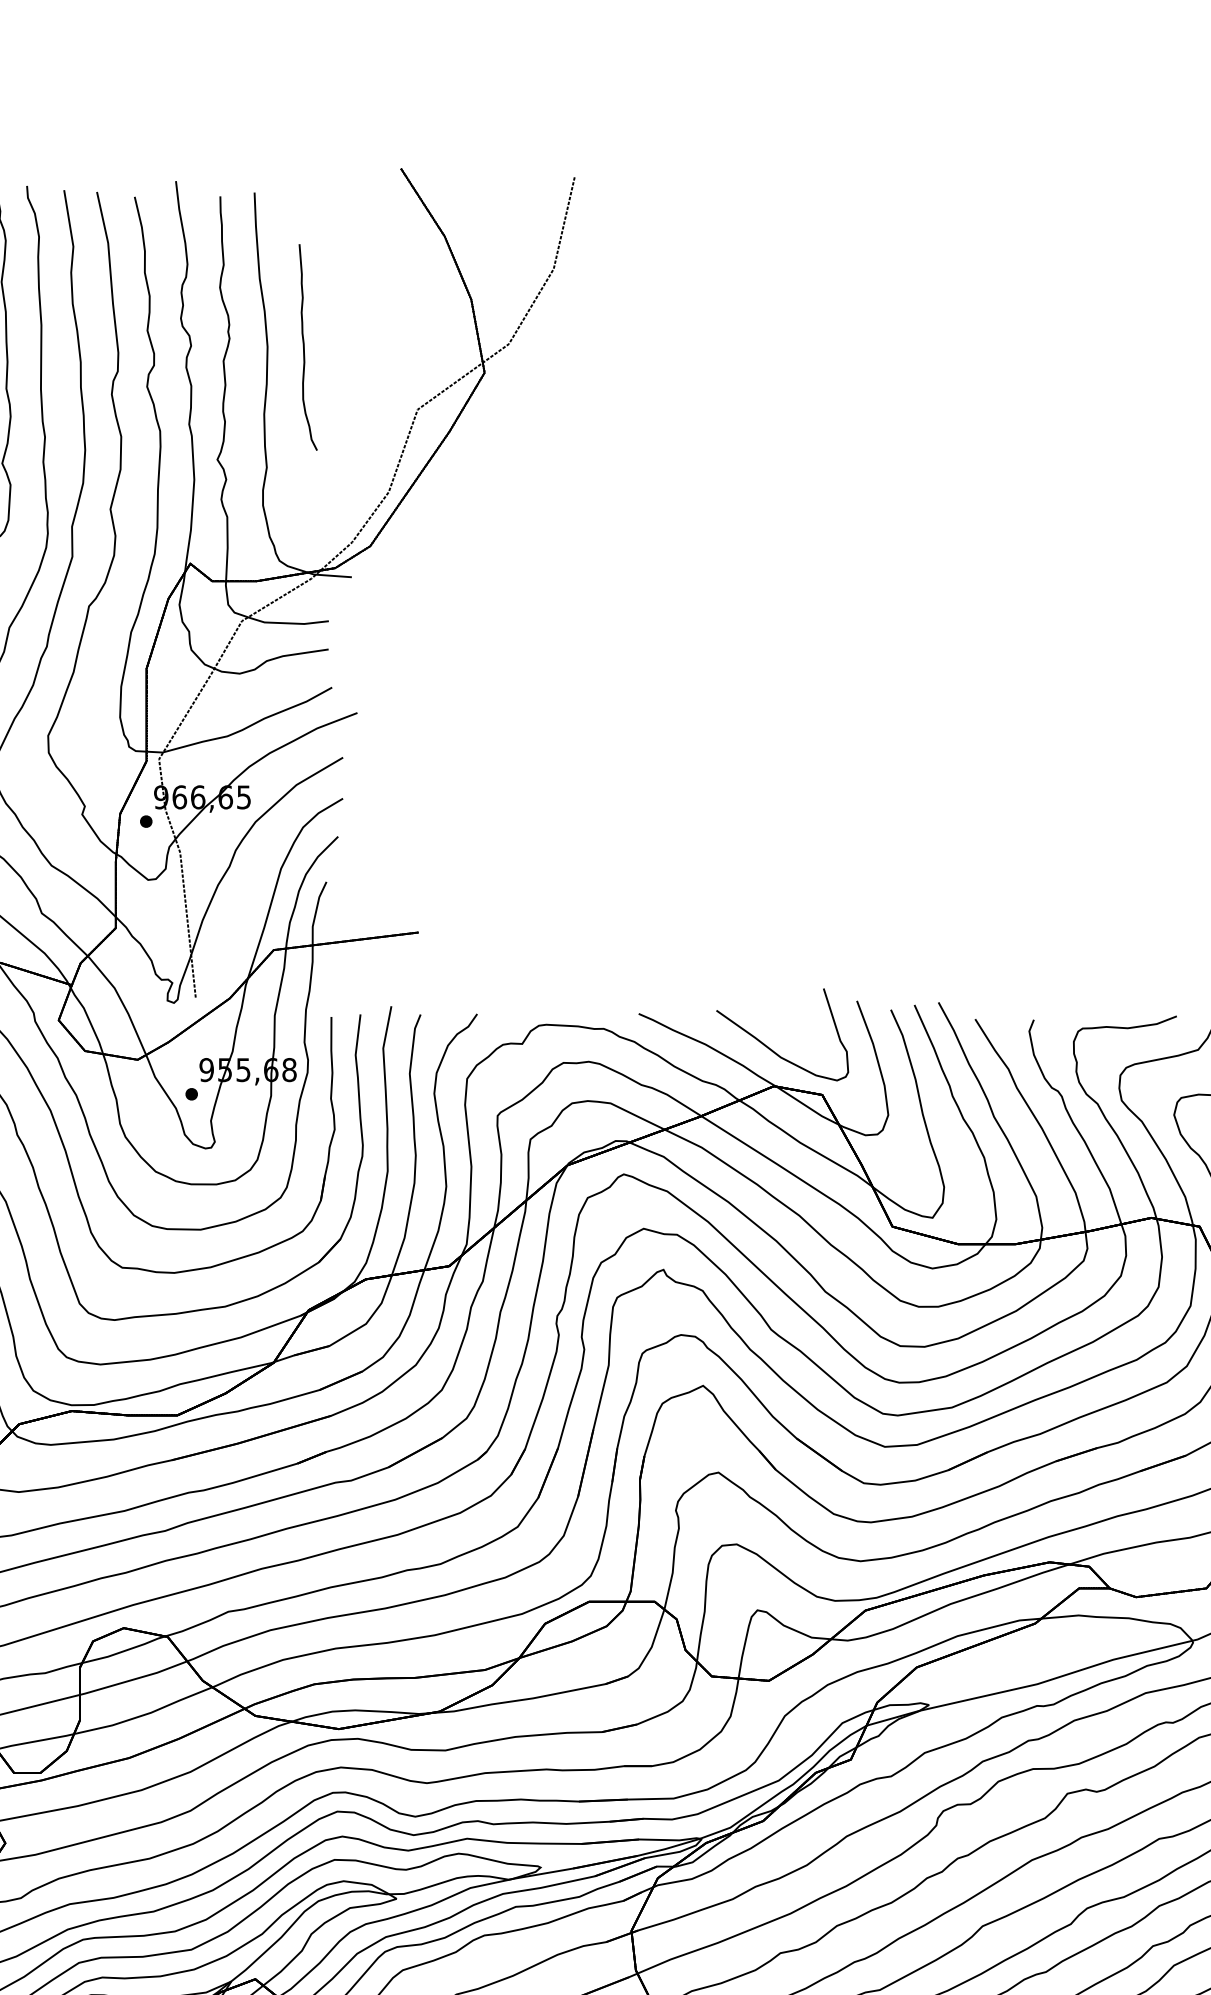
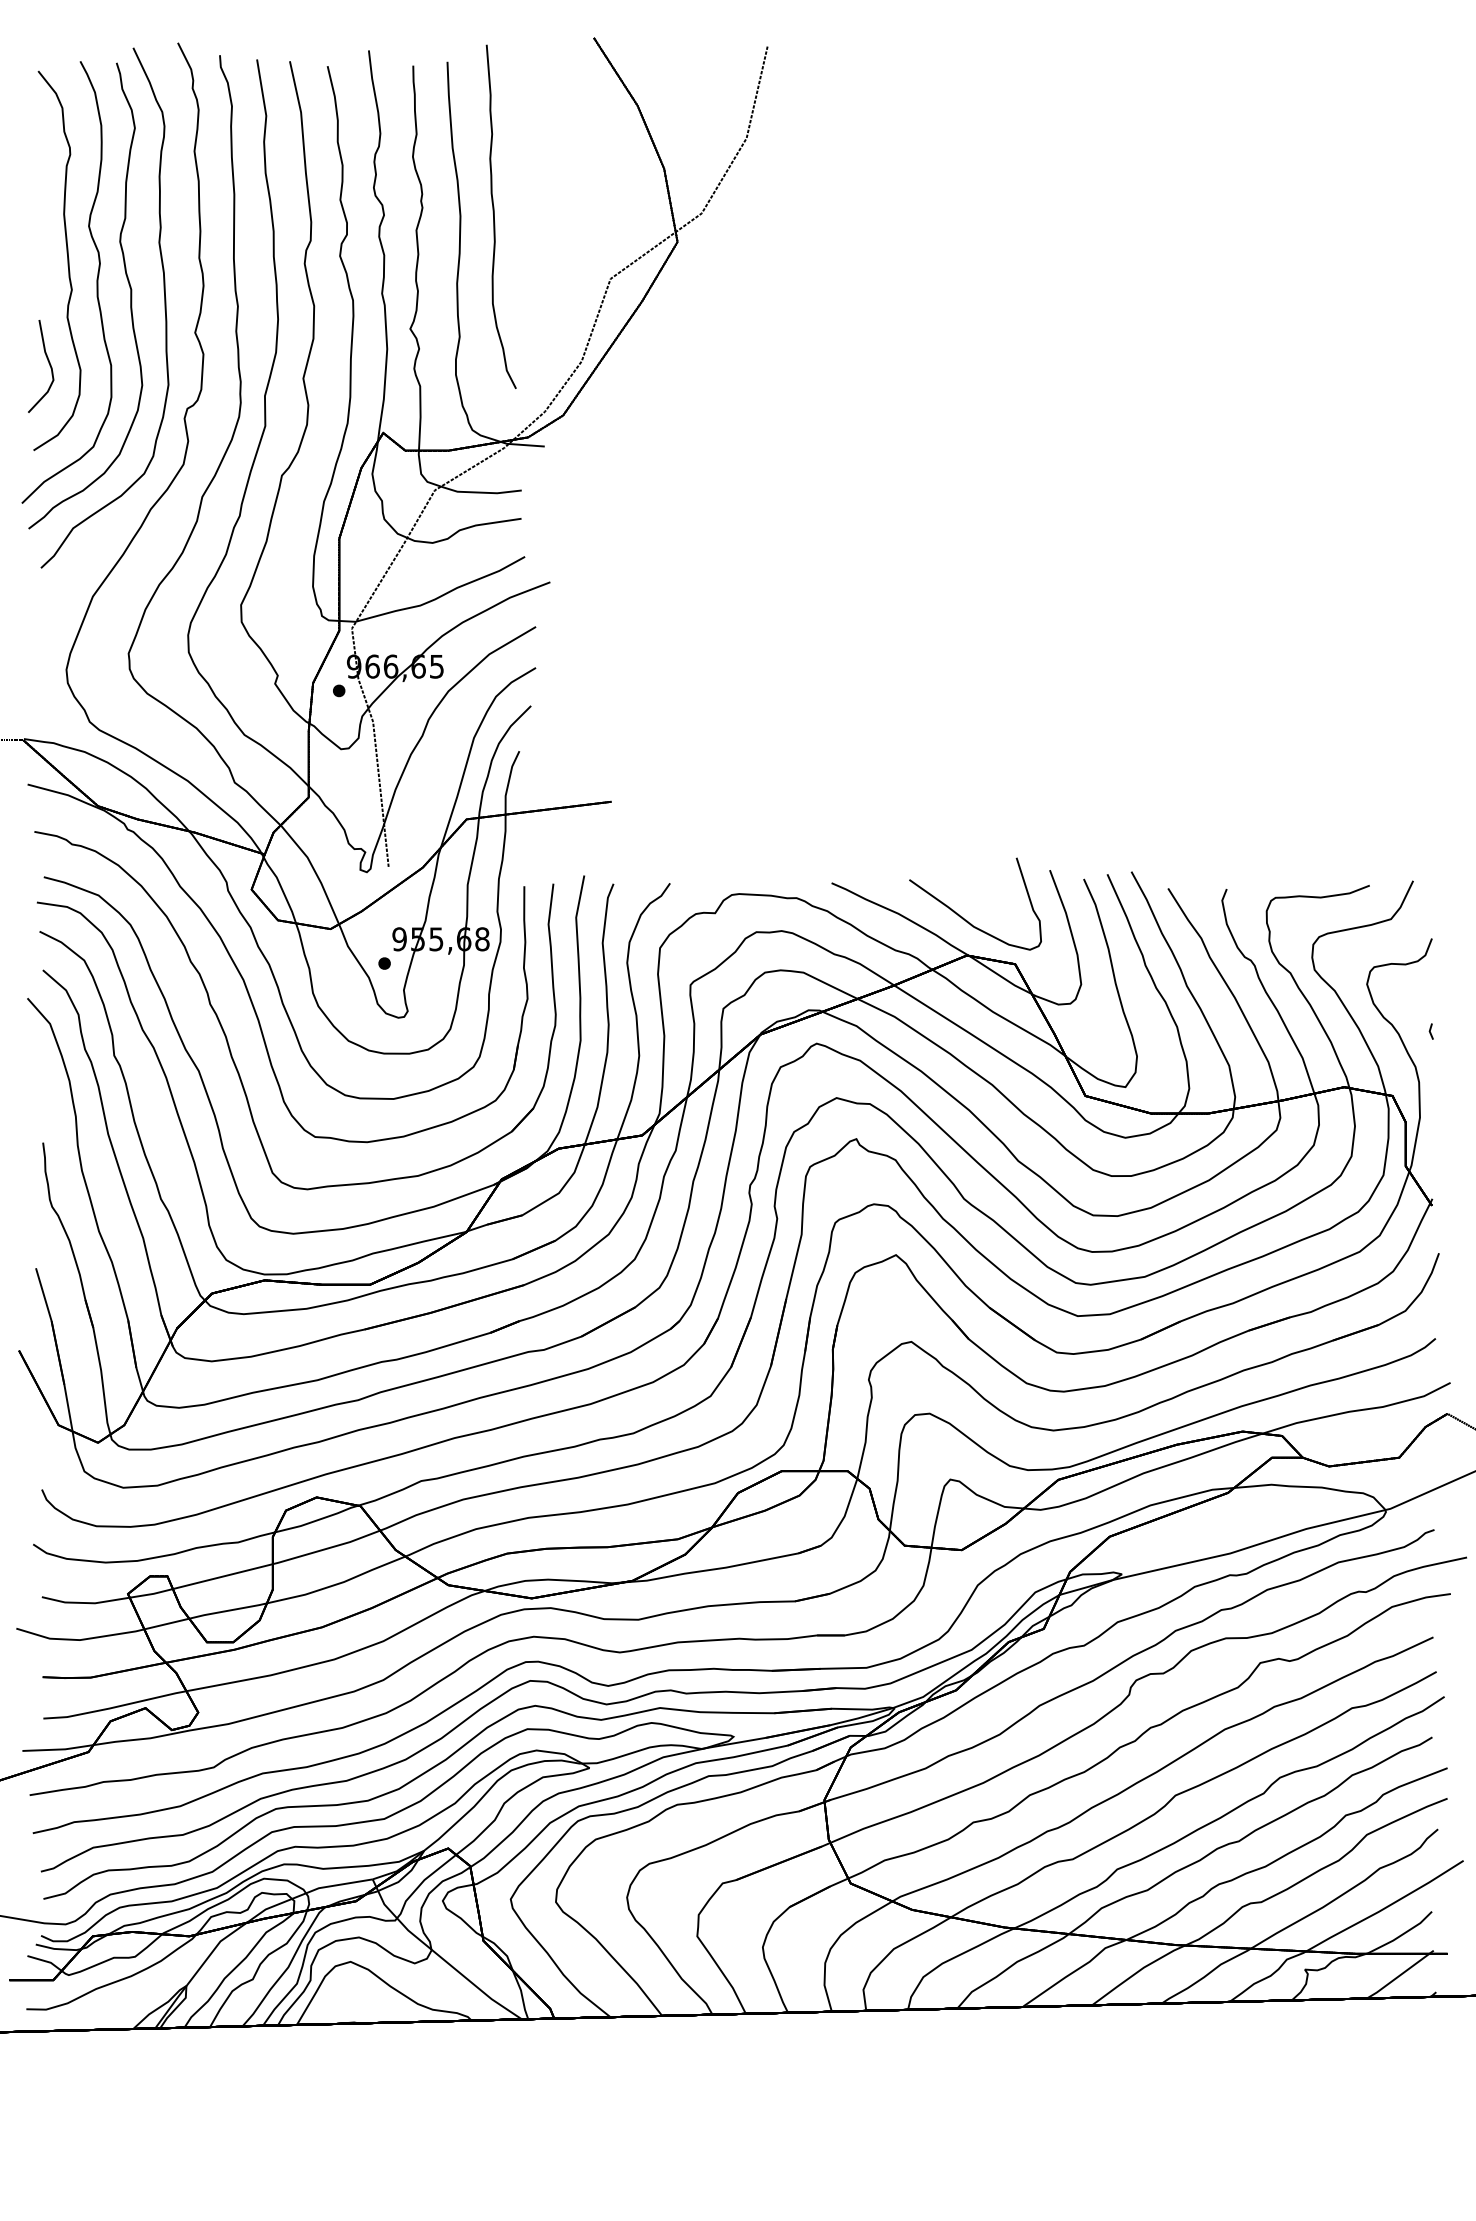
part: (307, 347) -> (500, 216), size x1.67

